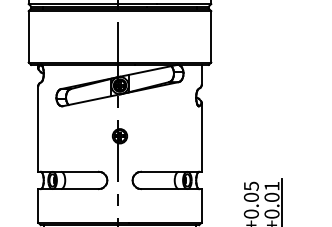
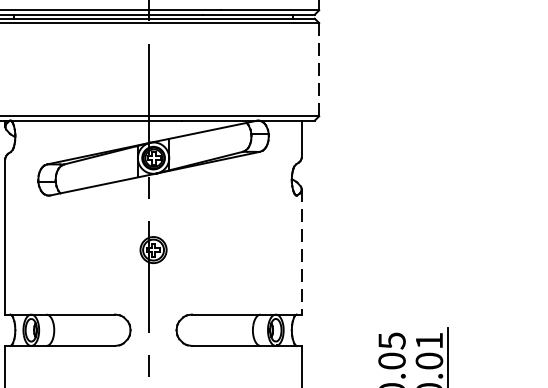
line: (211, 36) -> (319, 69), solid -> dashed
line: (201, 137) -> (301, 252), solid -> dashed

